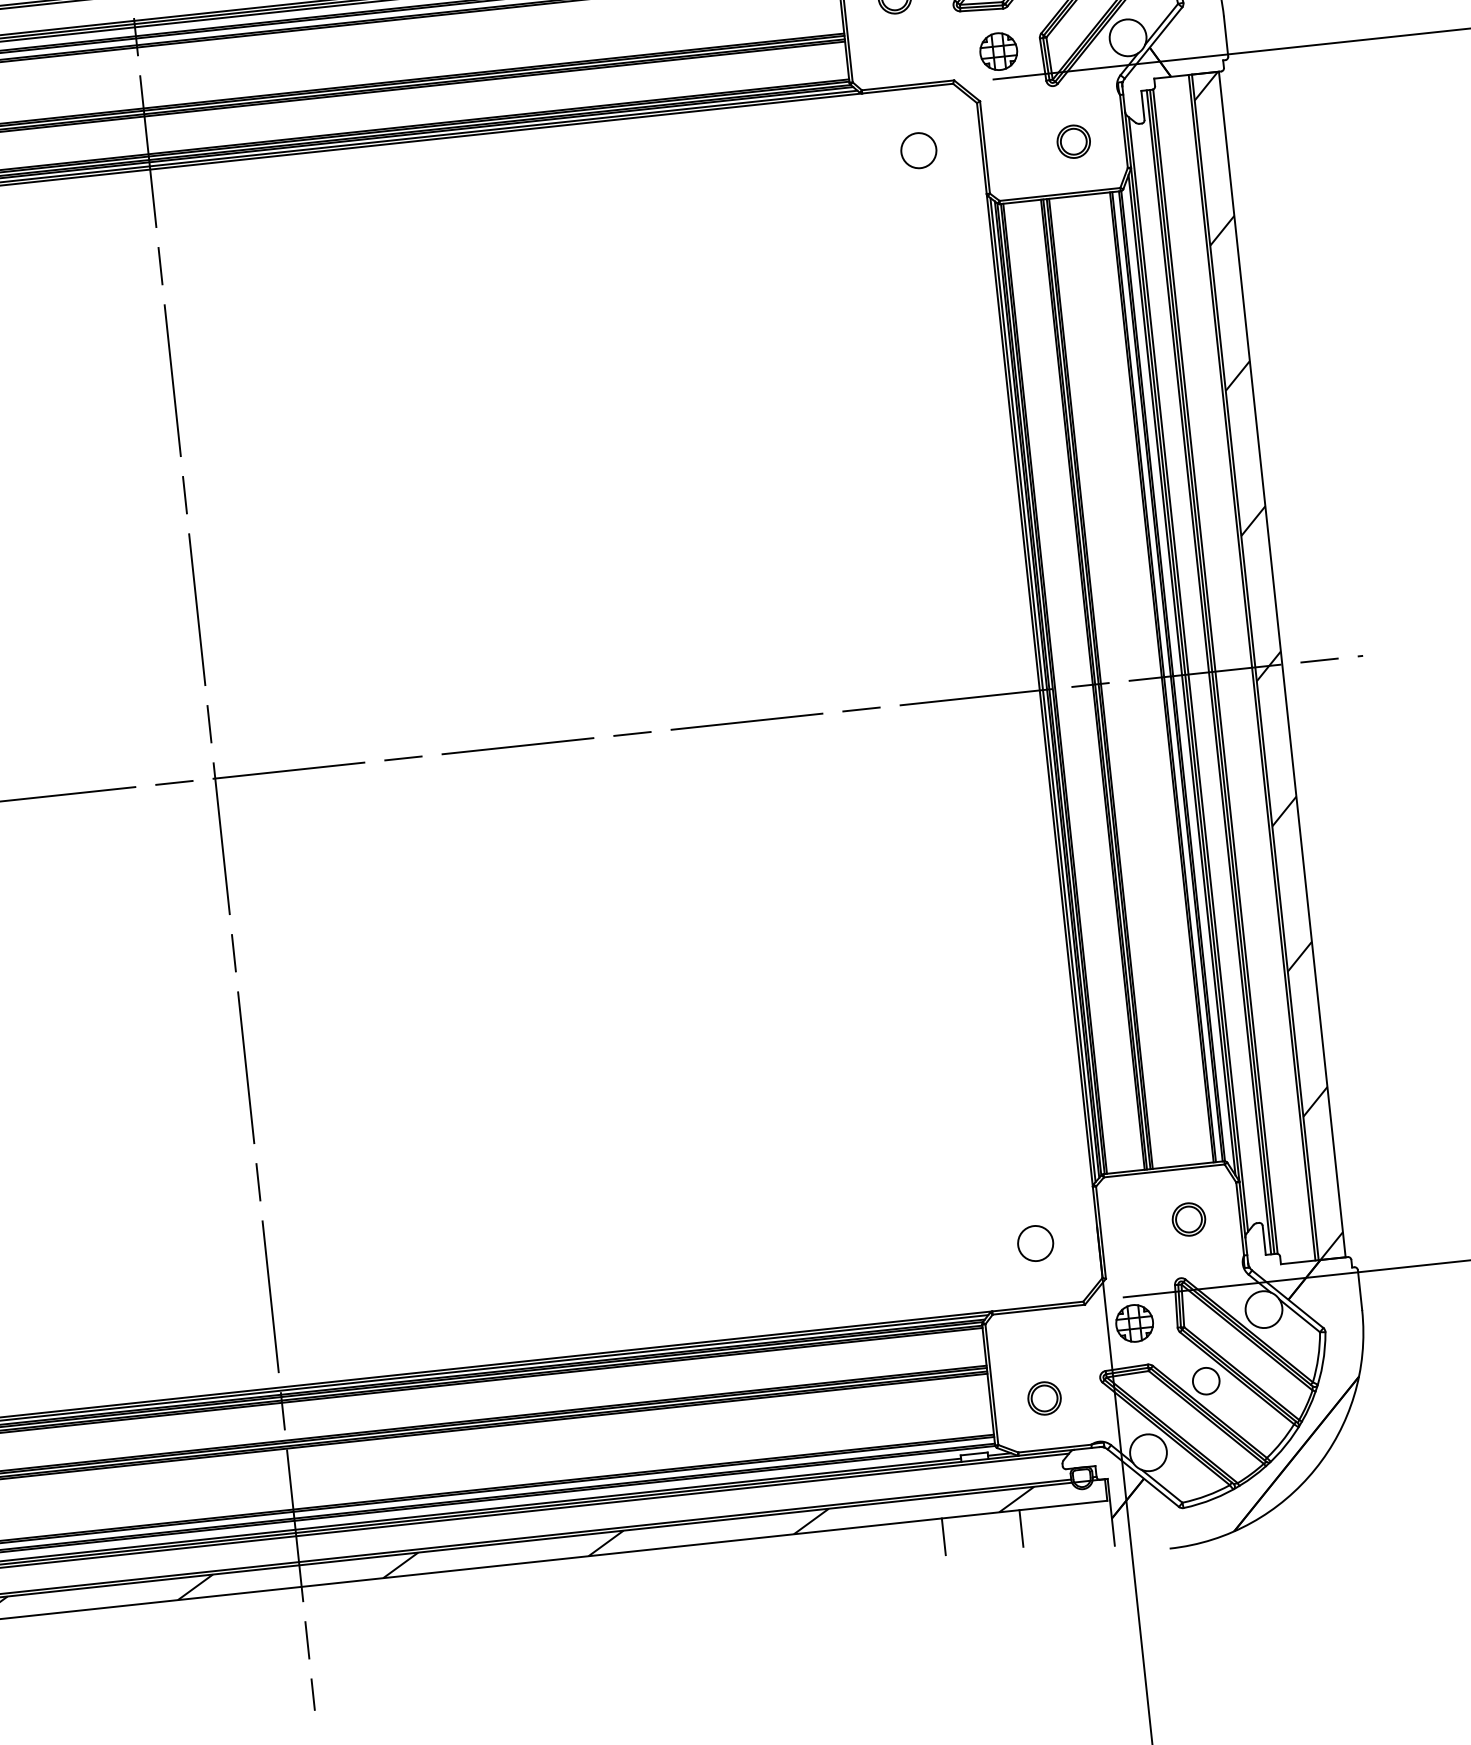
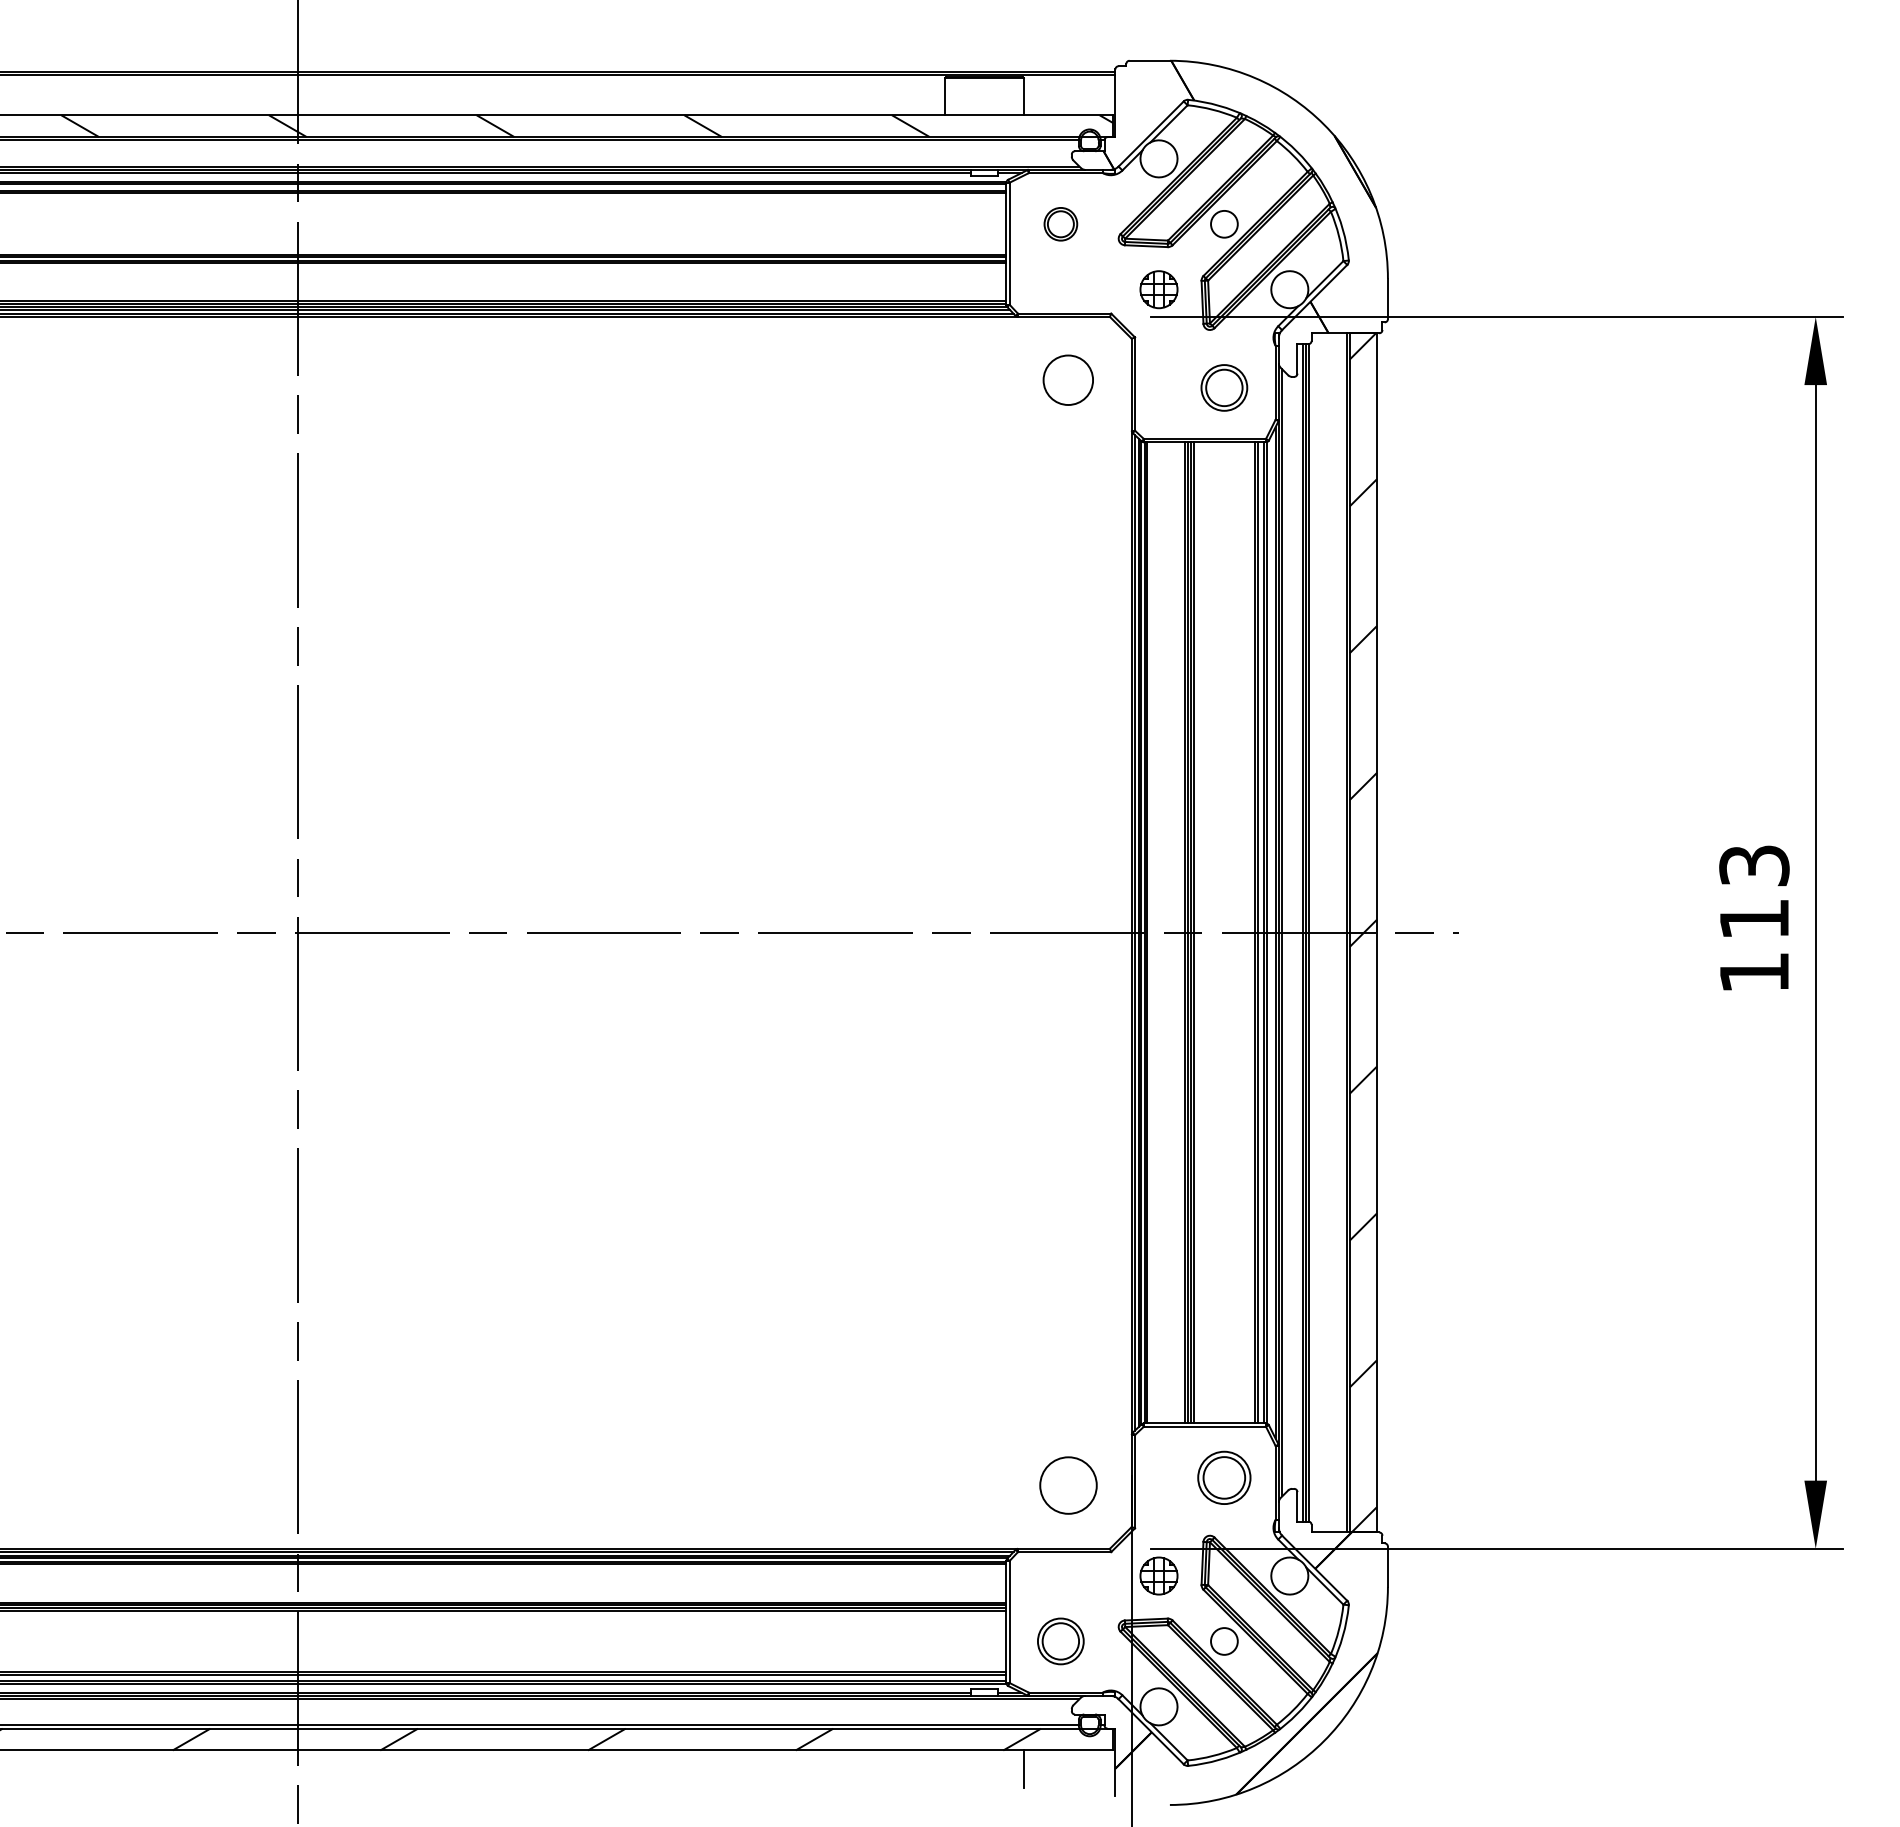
part: (1073, 141) -> (1224, 387), size x1.4
circle: (918, 150) -> (1068, 379), size x1.4
part: (1189, 1219) -> (1224, 1477), size x1.6
circle: (1035, 1243) -> (1068, 1485), size x1.6
part: (1044, 1398) -> (1060, 1641), size x1.4
line: (943, 1536) -> (945, 1768), removed

